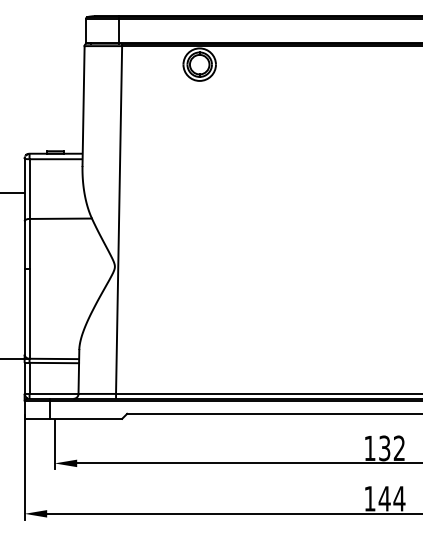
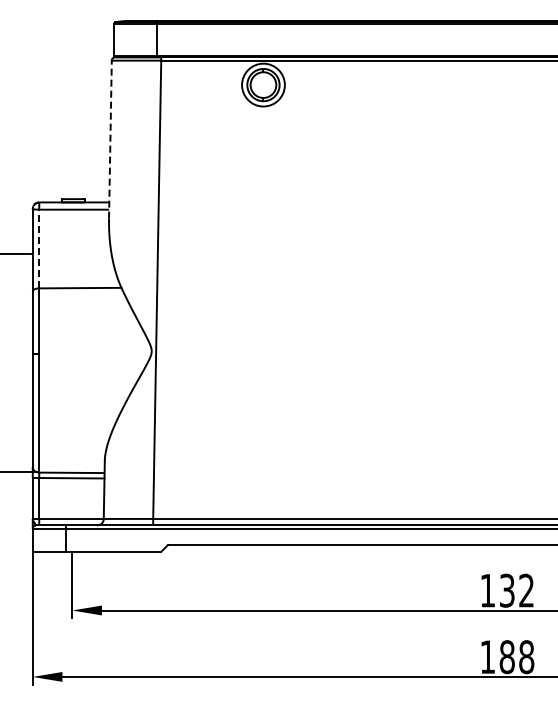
line: (83, 105) -> (110, 139), solid -> dashed
line: (29, 188) -> (39, 248), solid -> dashed
text: (391, 499) -> (516, 657), 144 -> 188

